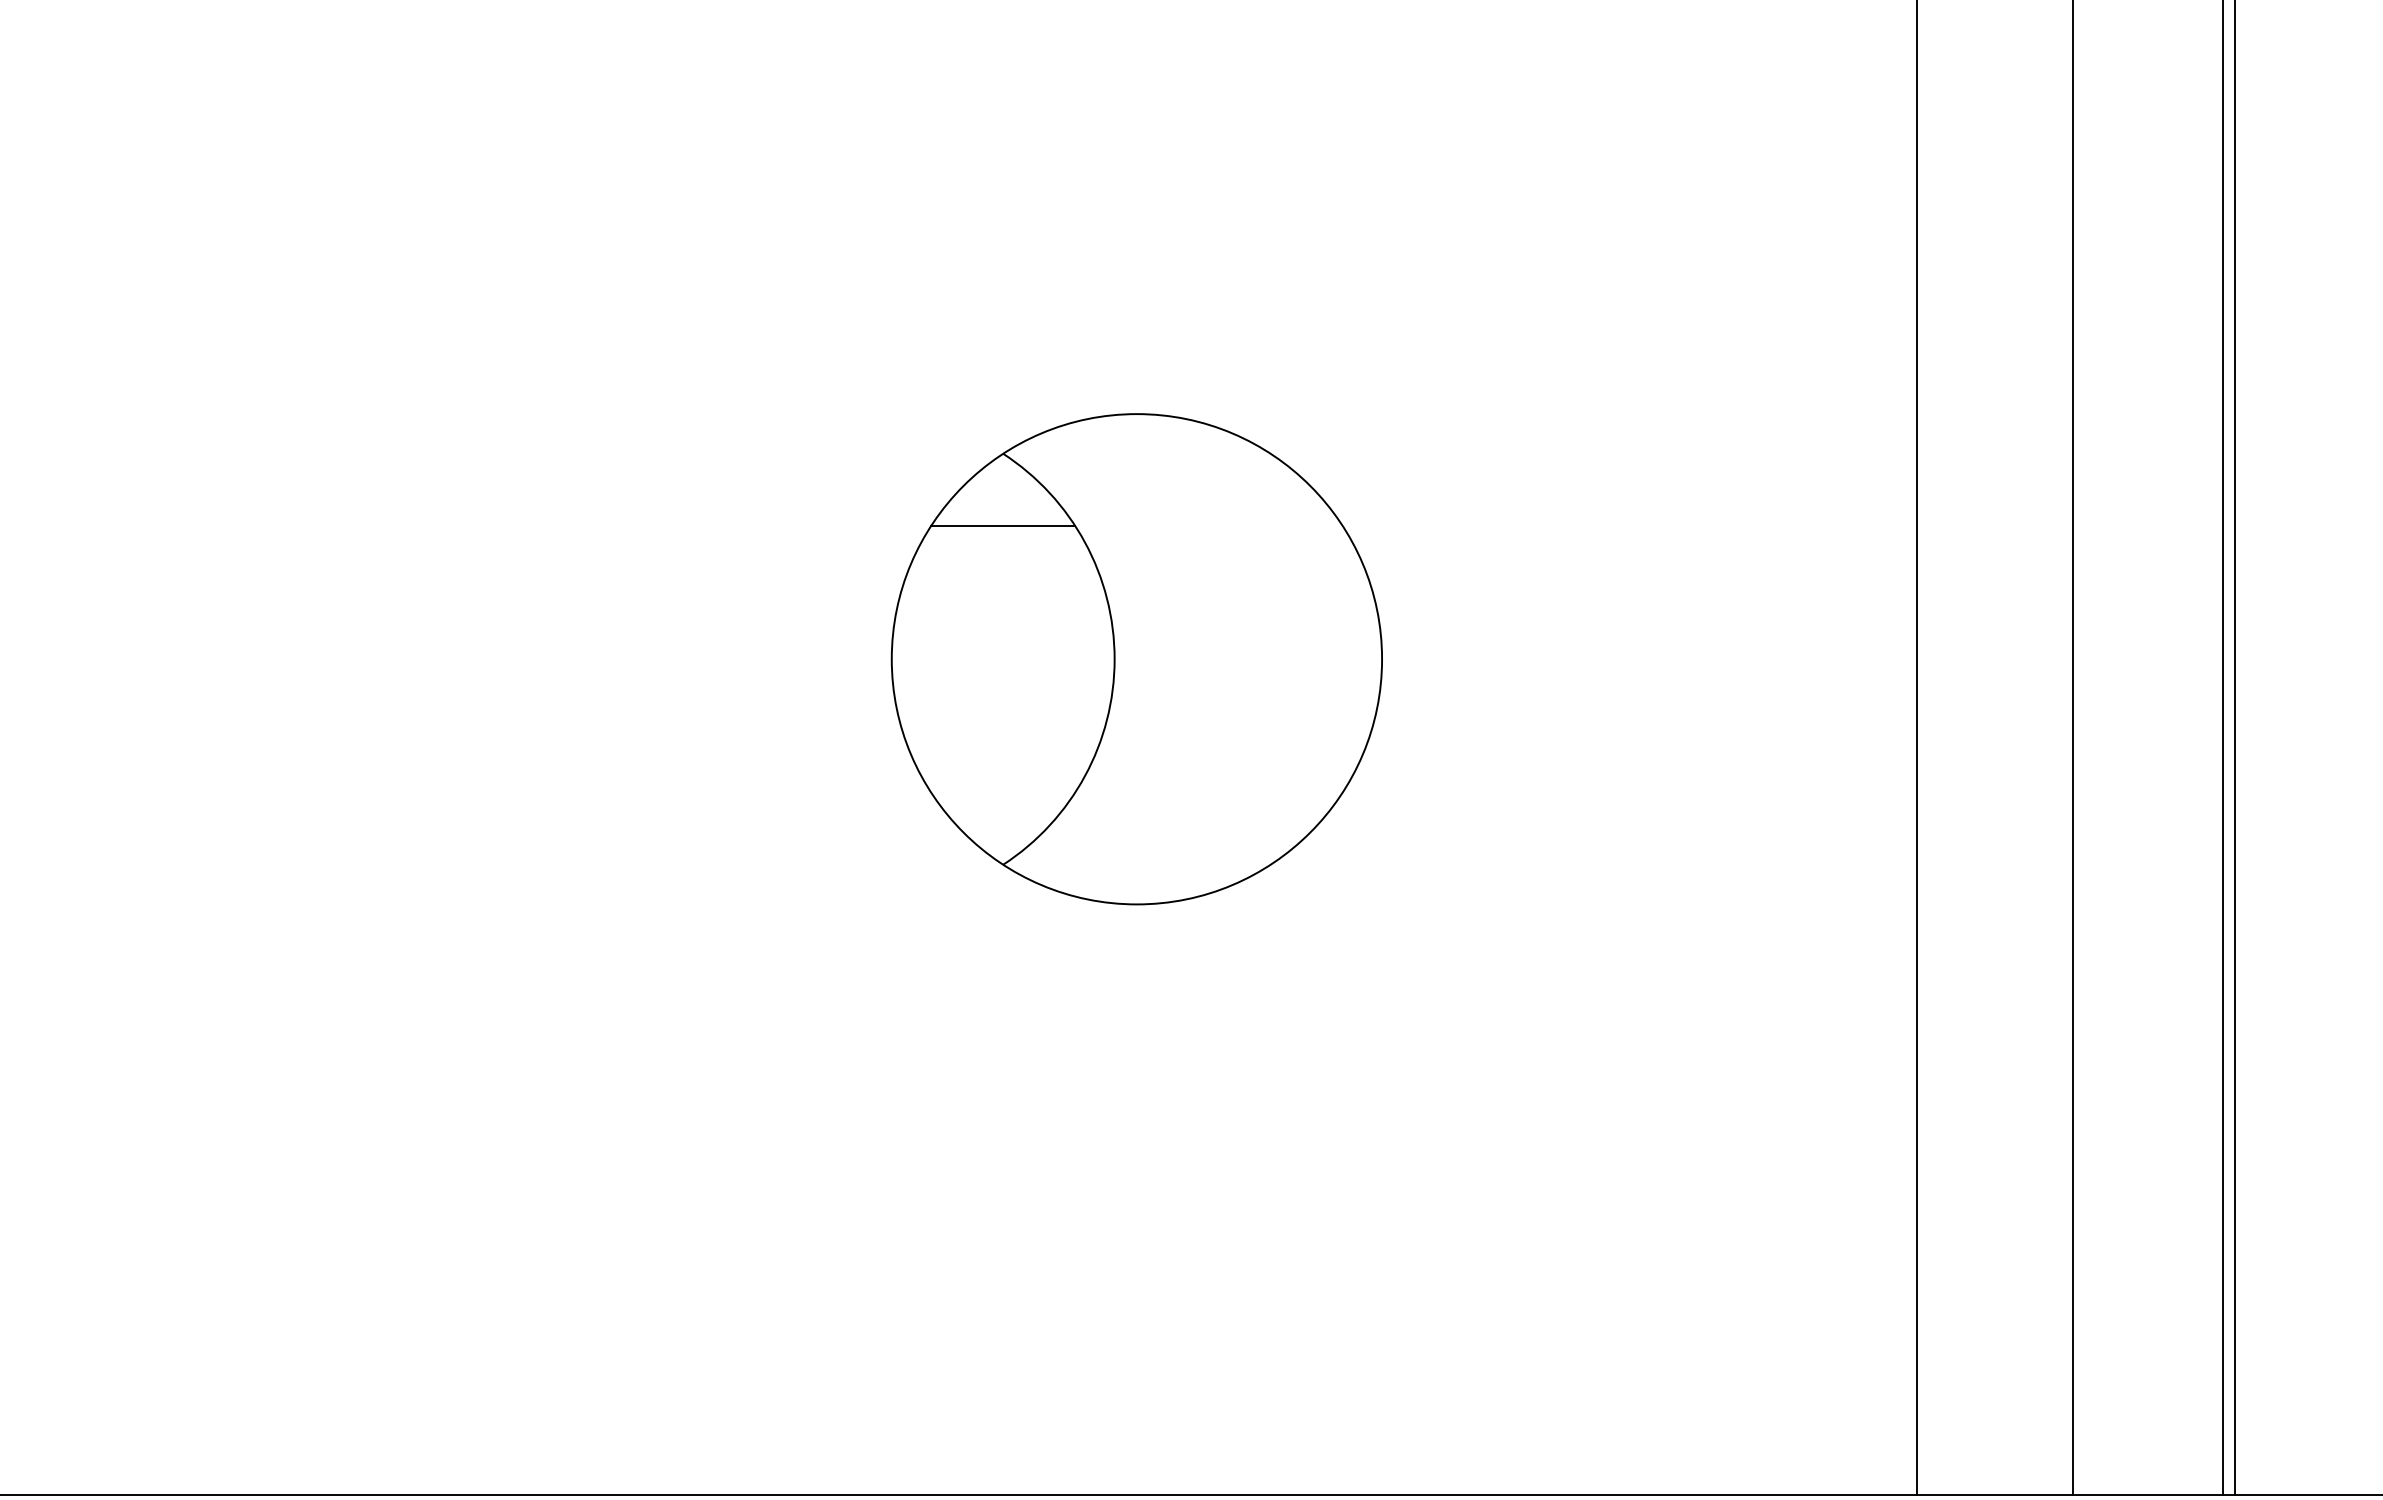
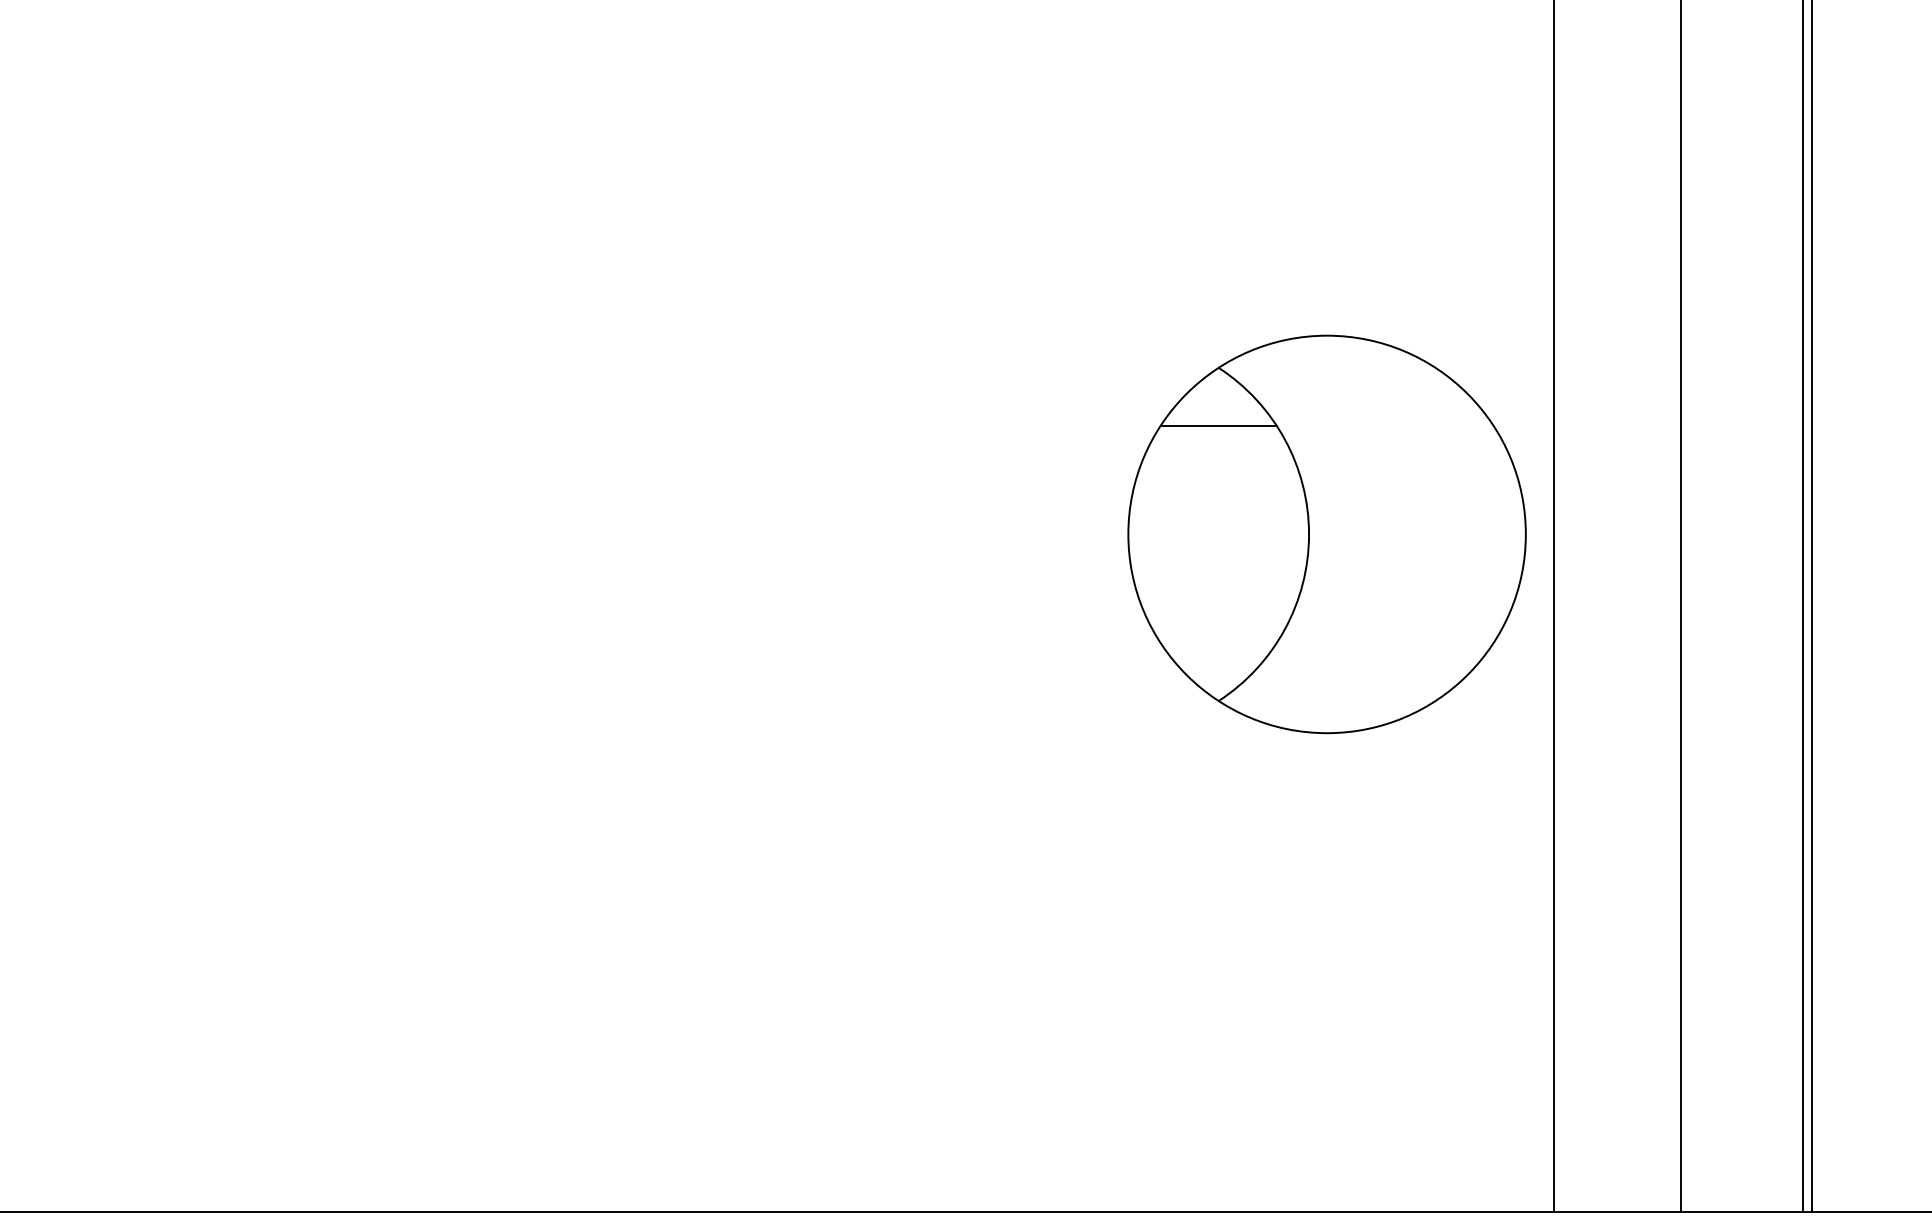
part: (1136, 659) -> (1326, 534), moved

